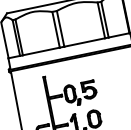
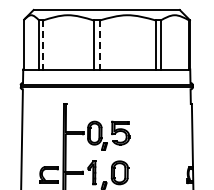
line: (60, 28) -> (99, 44), solid -> dashed
line: (19, 37) -> (43, 44), solid -> dashed

